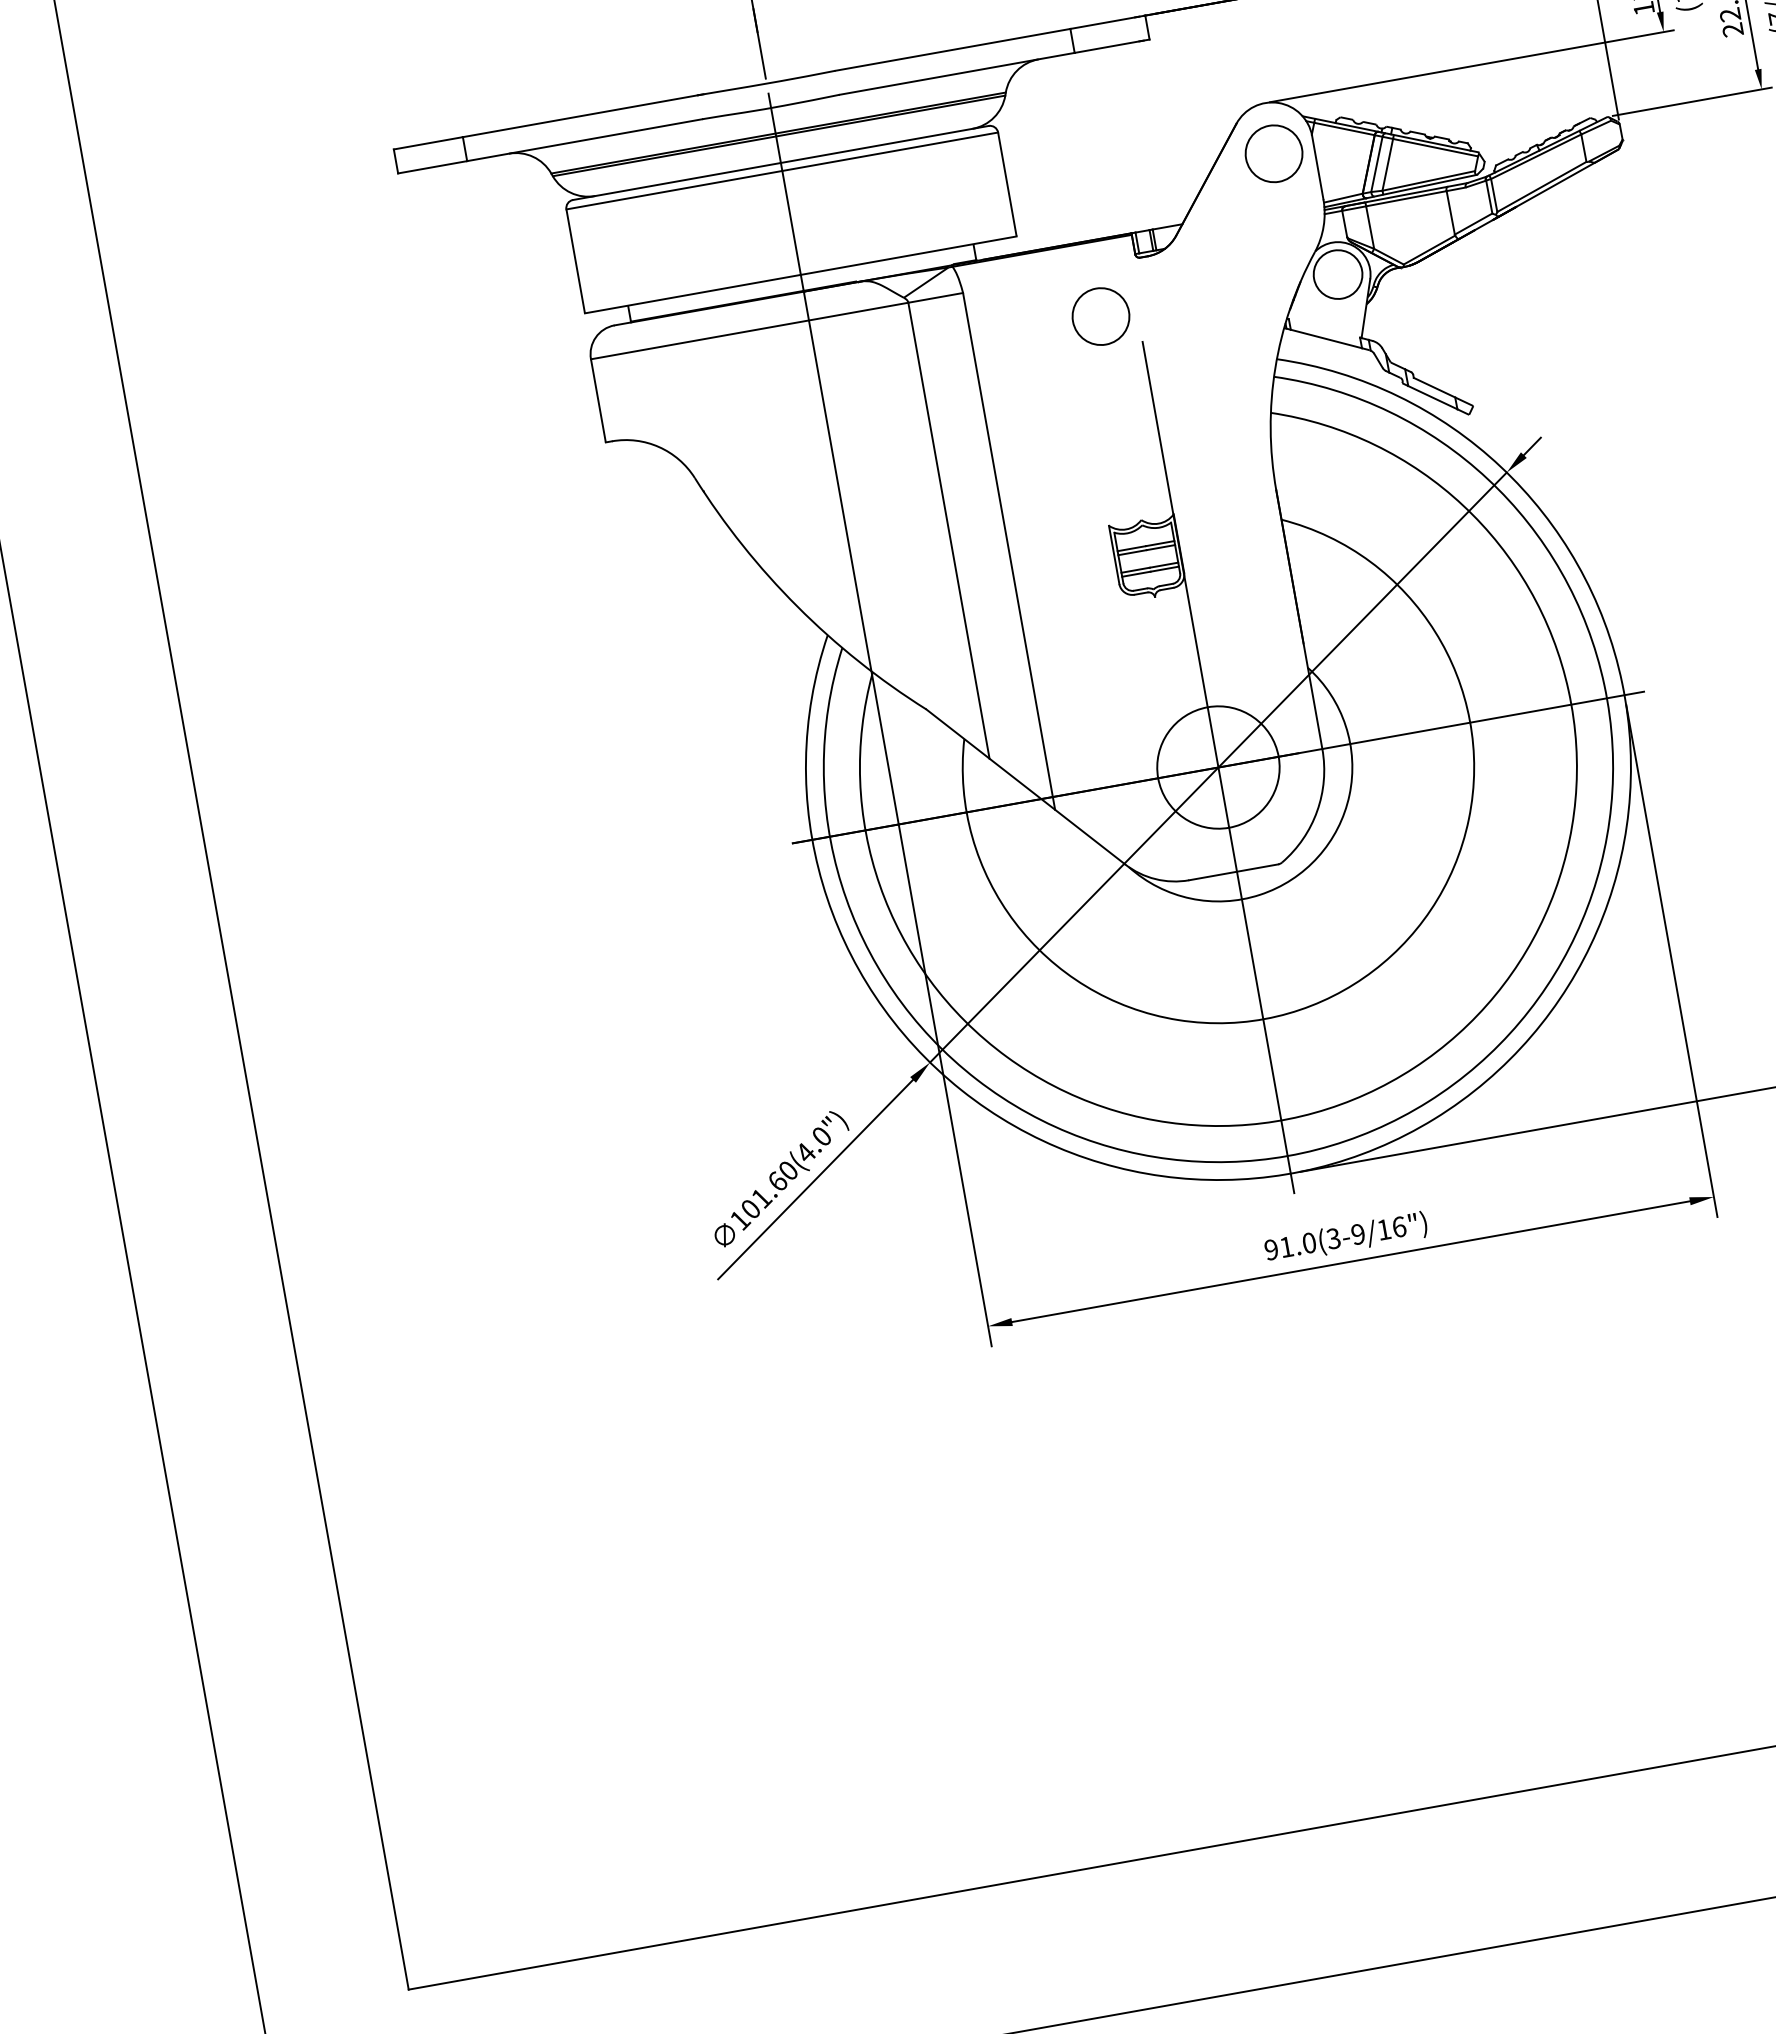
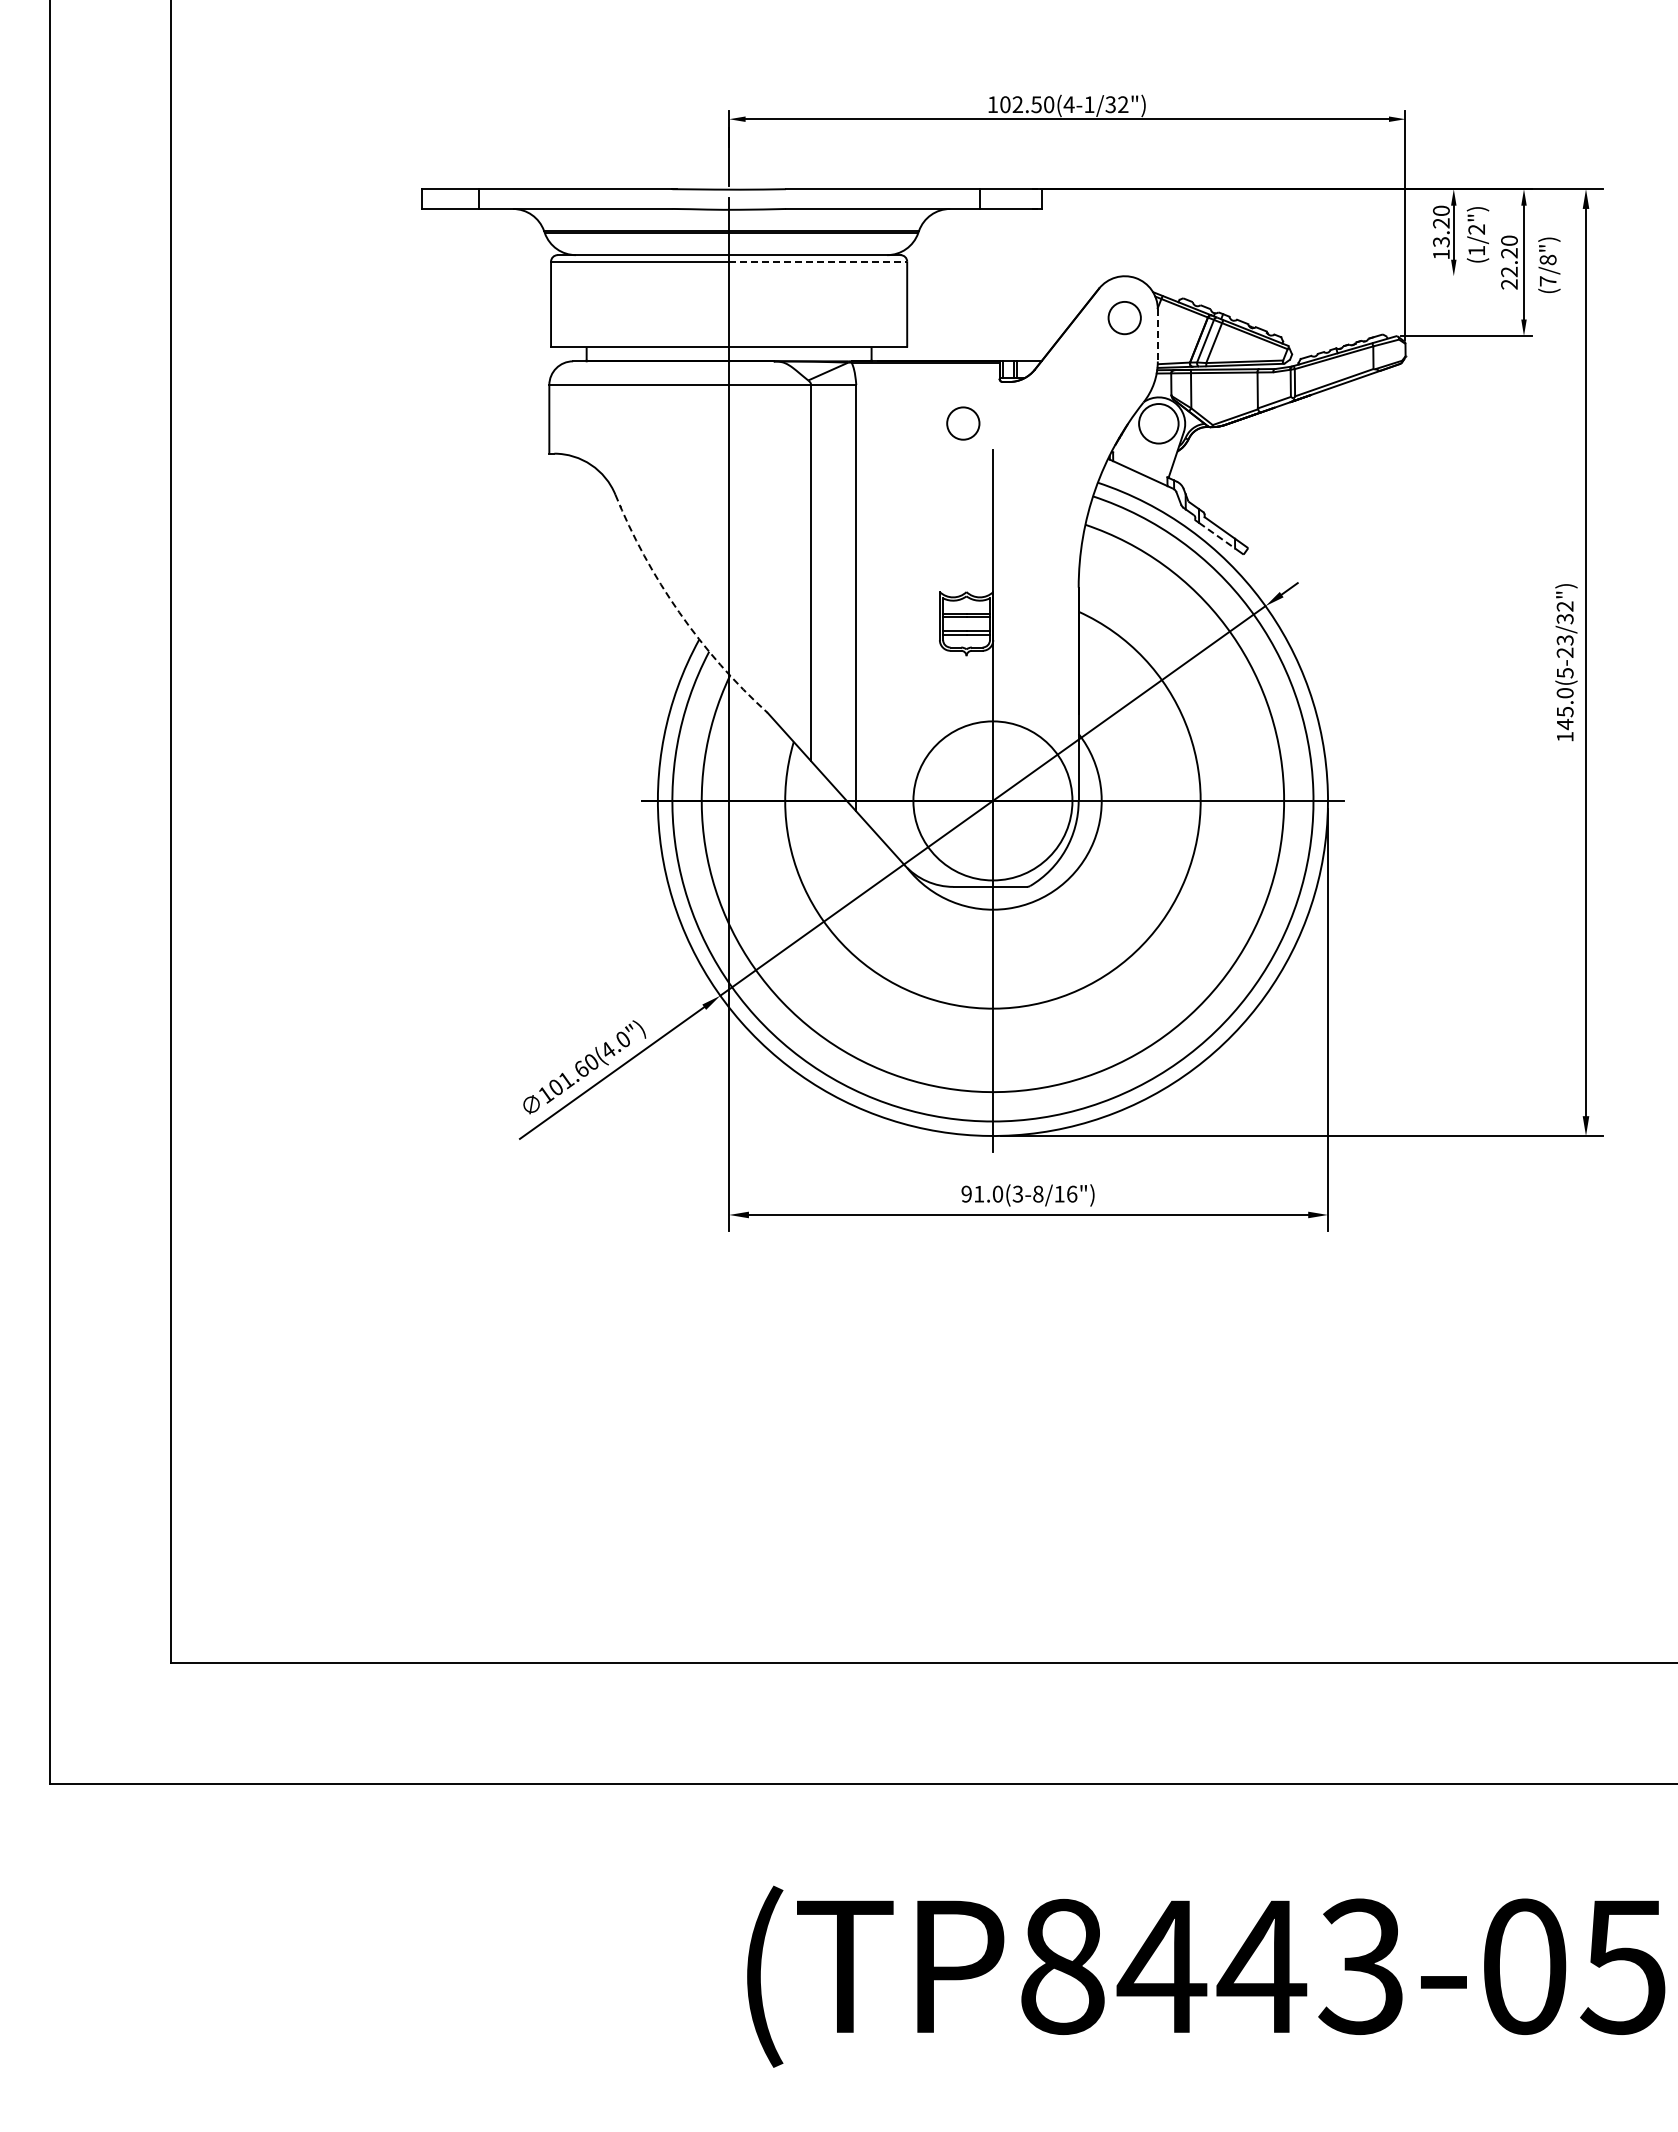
line: (1471, 66) -> (1295, 276), removed
line: (890, 151) -> (818, 261), solid -> dashed
circle: (1273, 153) -> (1124, 317), size x0.7
line: (1317, 167) -> (1157, 335), solid -> dashed
circle: (1101, 316) -> (963, 423), size x0.7
line: (1433, 398) -> (1217, 536), solid -> dashed
arc: (797, 606) -> (679, 612), solid -> dashed
circle: (1217, 767) -> (992, 800), size x1.6
text: (1358, 1233) -> (1038, 1193), 91.0(3-9/16") -> 91.0(3-8/16")

